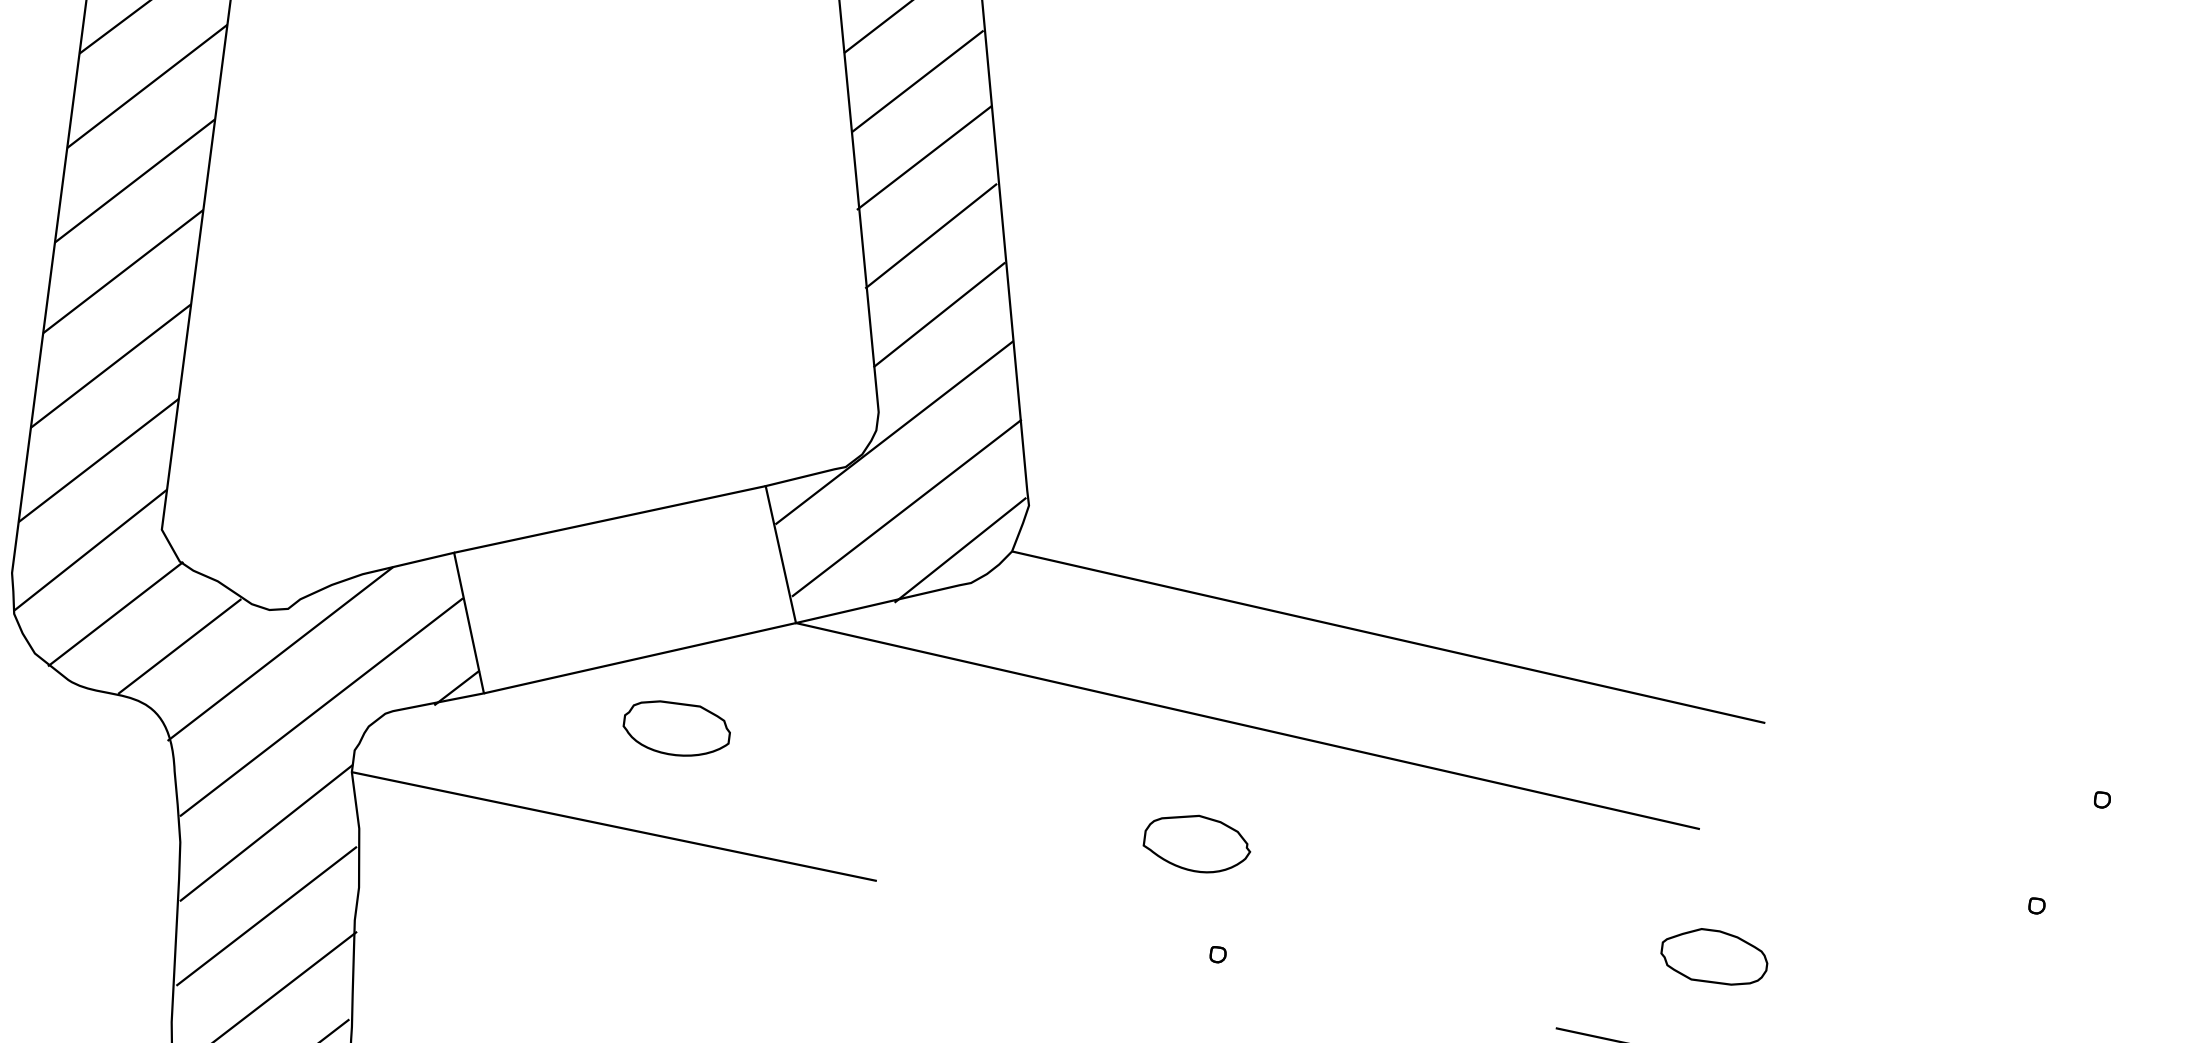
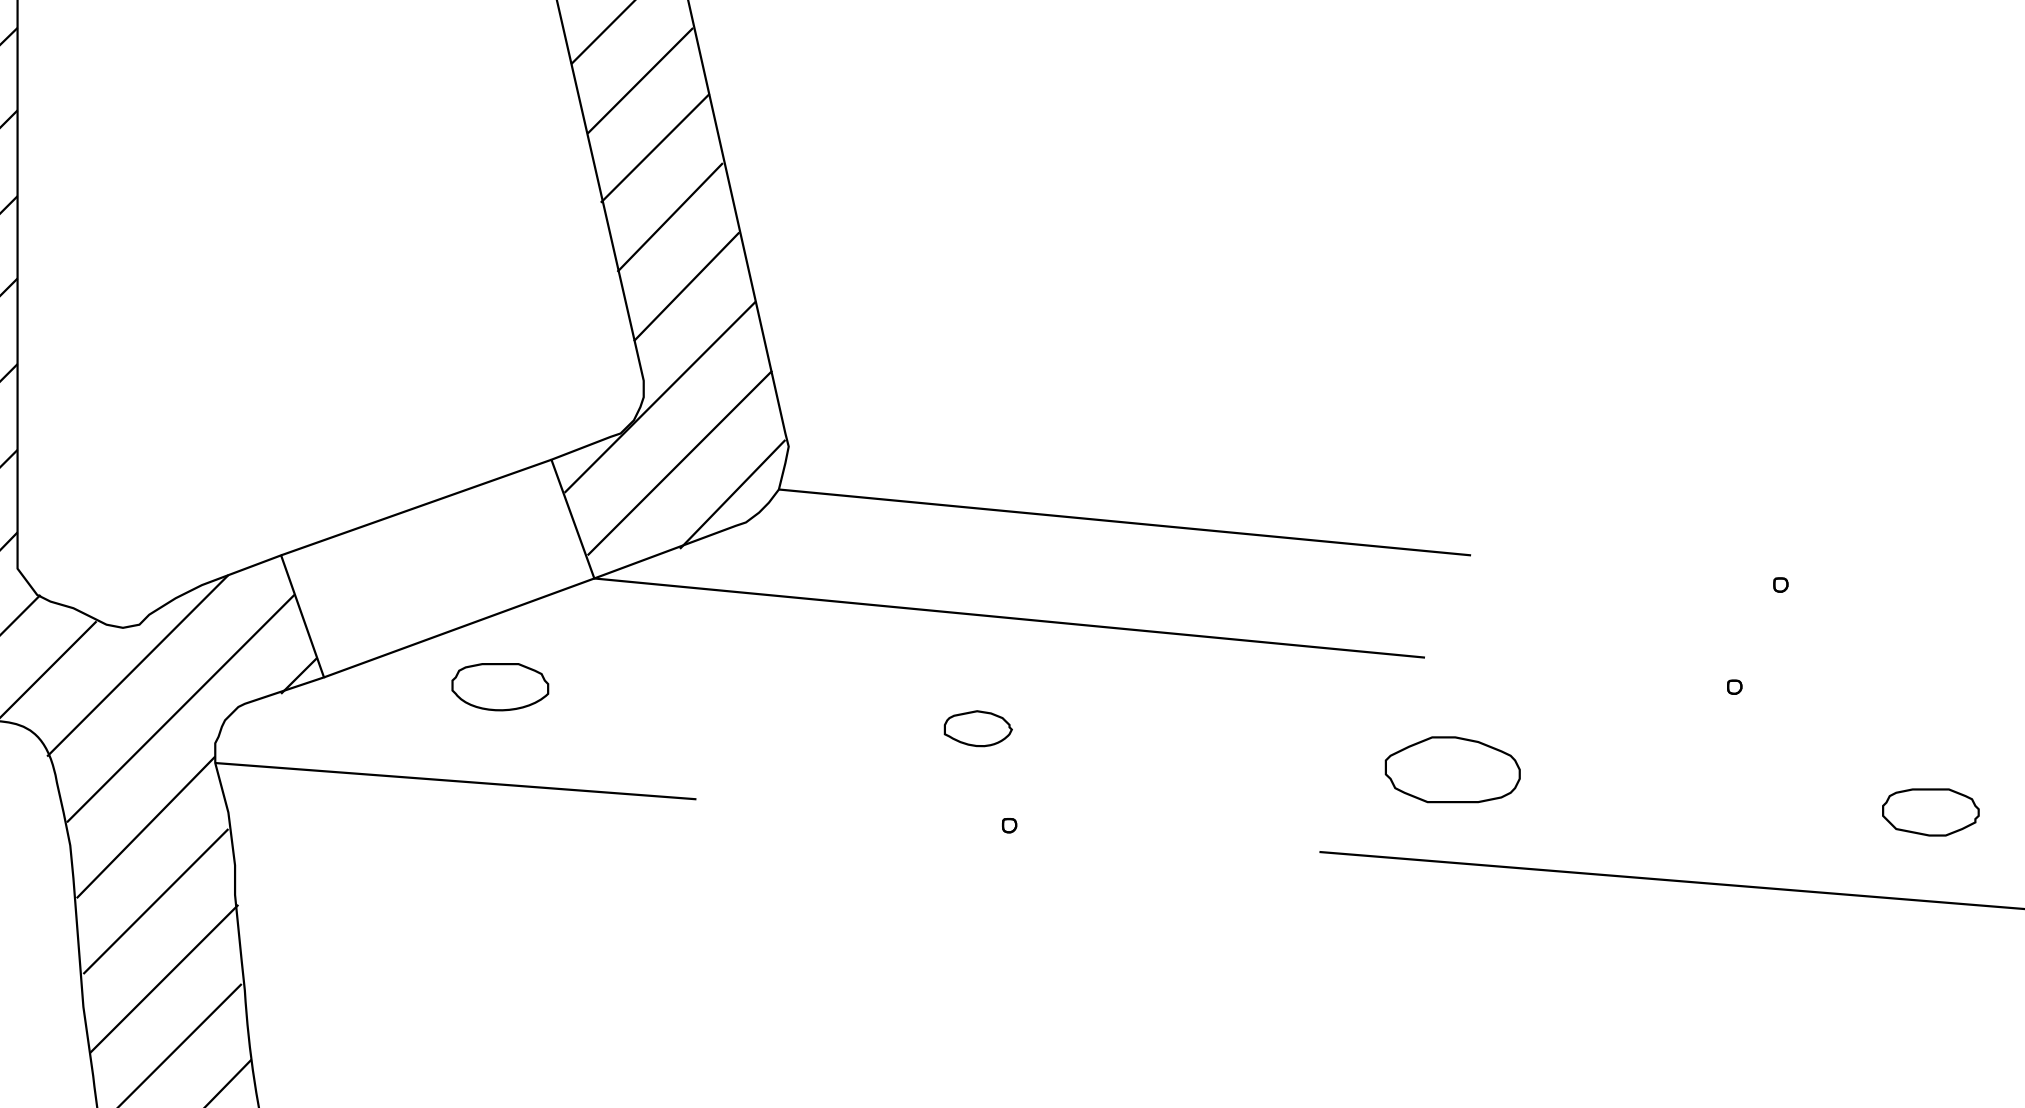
part: (1197, 843) -> (978, 728), size x0.7
part: (1714, 956) -> (1452, 769), size x1.4

